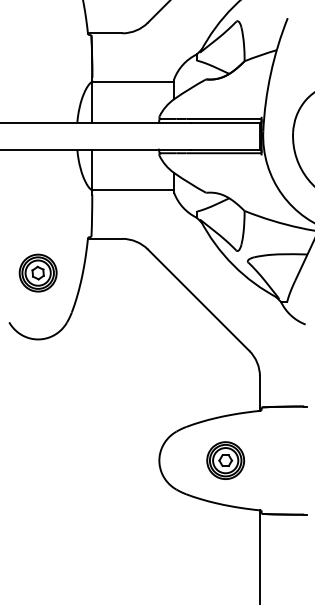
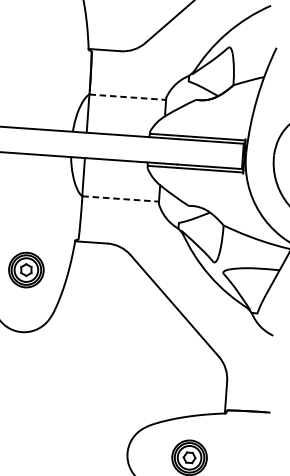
line: (133, 81) -> (128, 97), solid -> dashed
line: (133, 190) -> (120, 199), solid -> dashed

